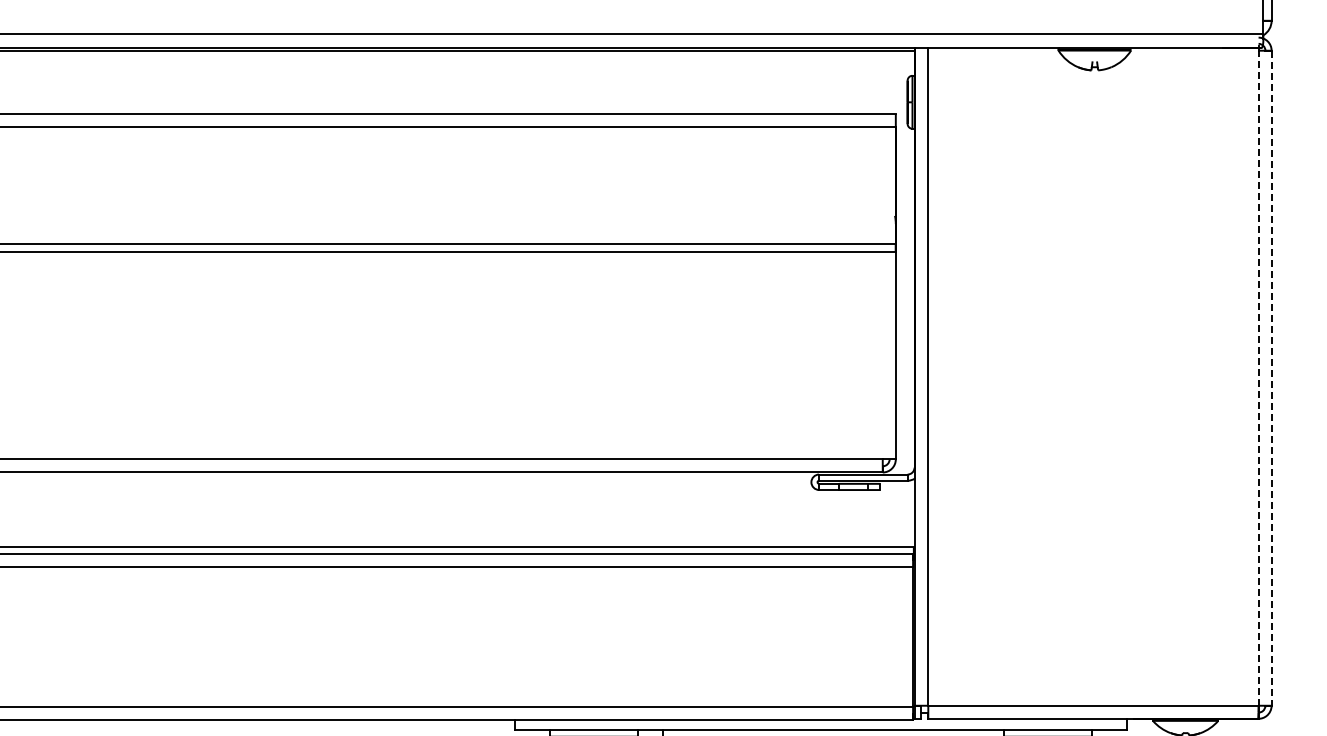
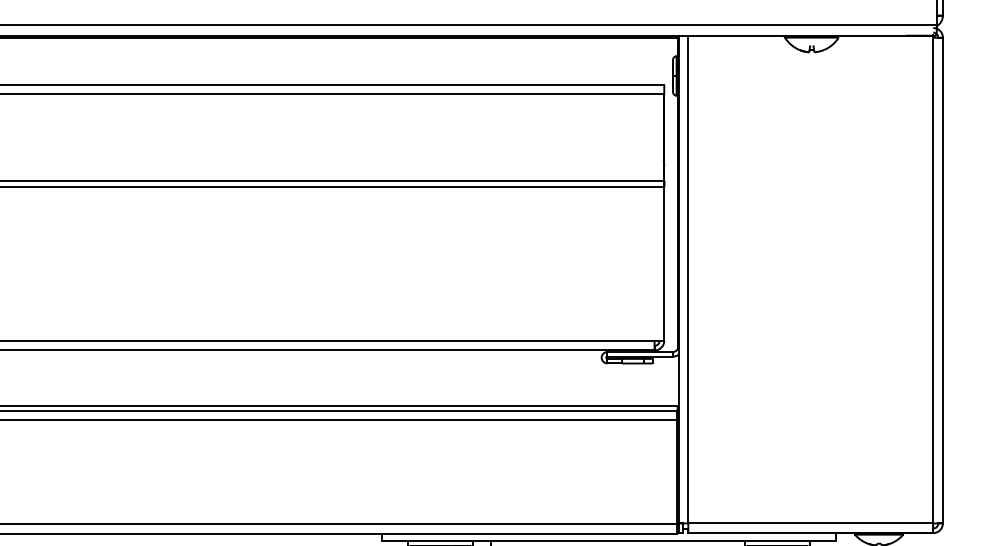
line: (1258, 378) -> (933, 280), dashed -> solid
line: (1271, 378) -> (942, 280), dashed -> solid

